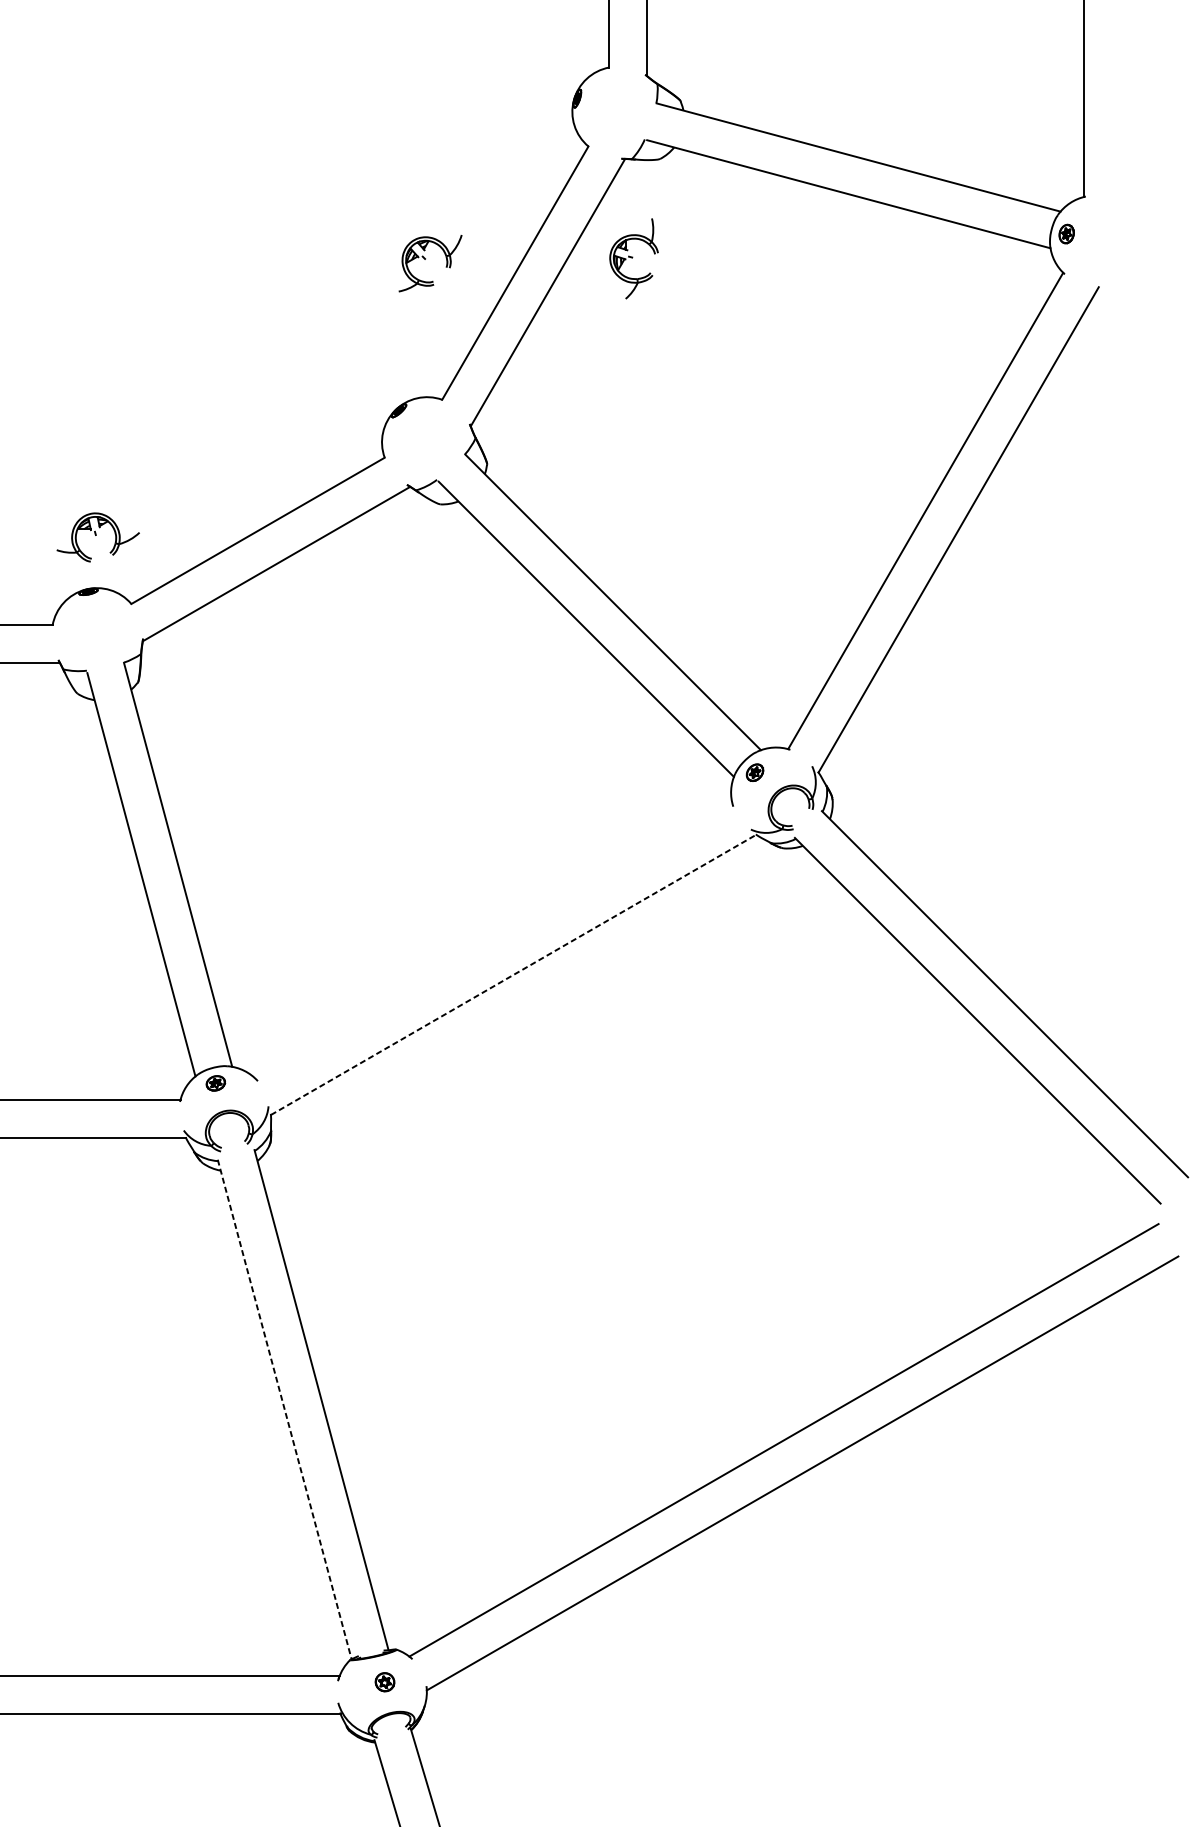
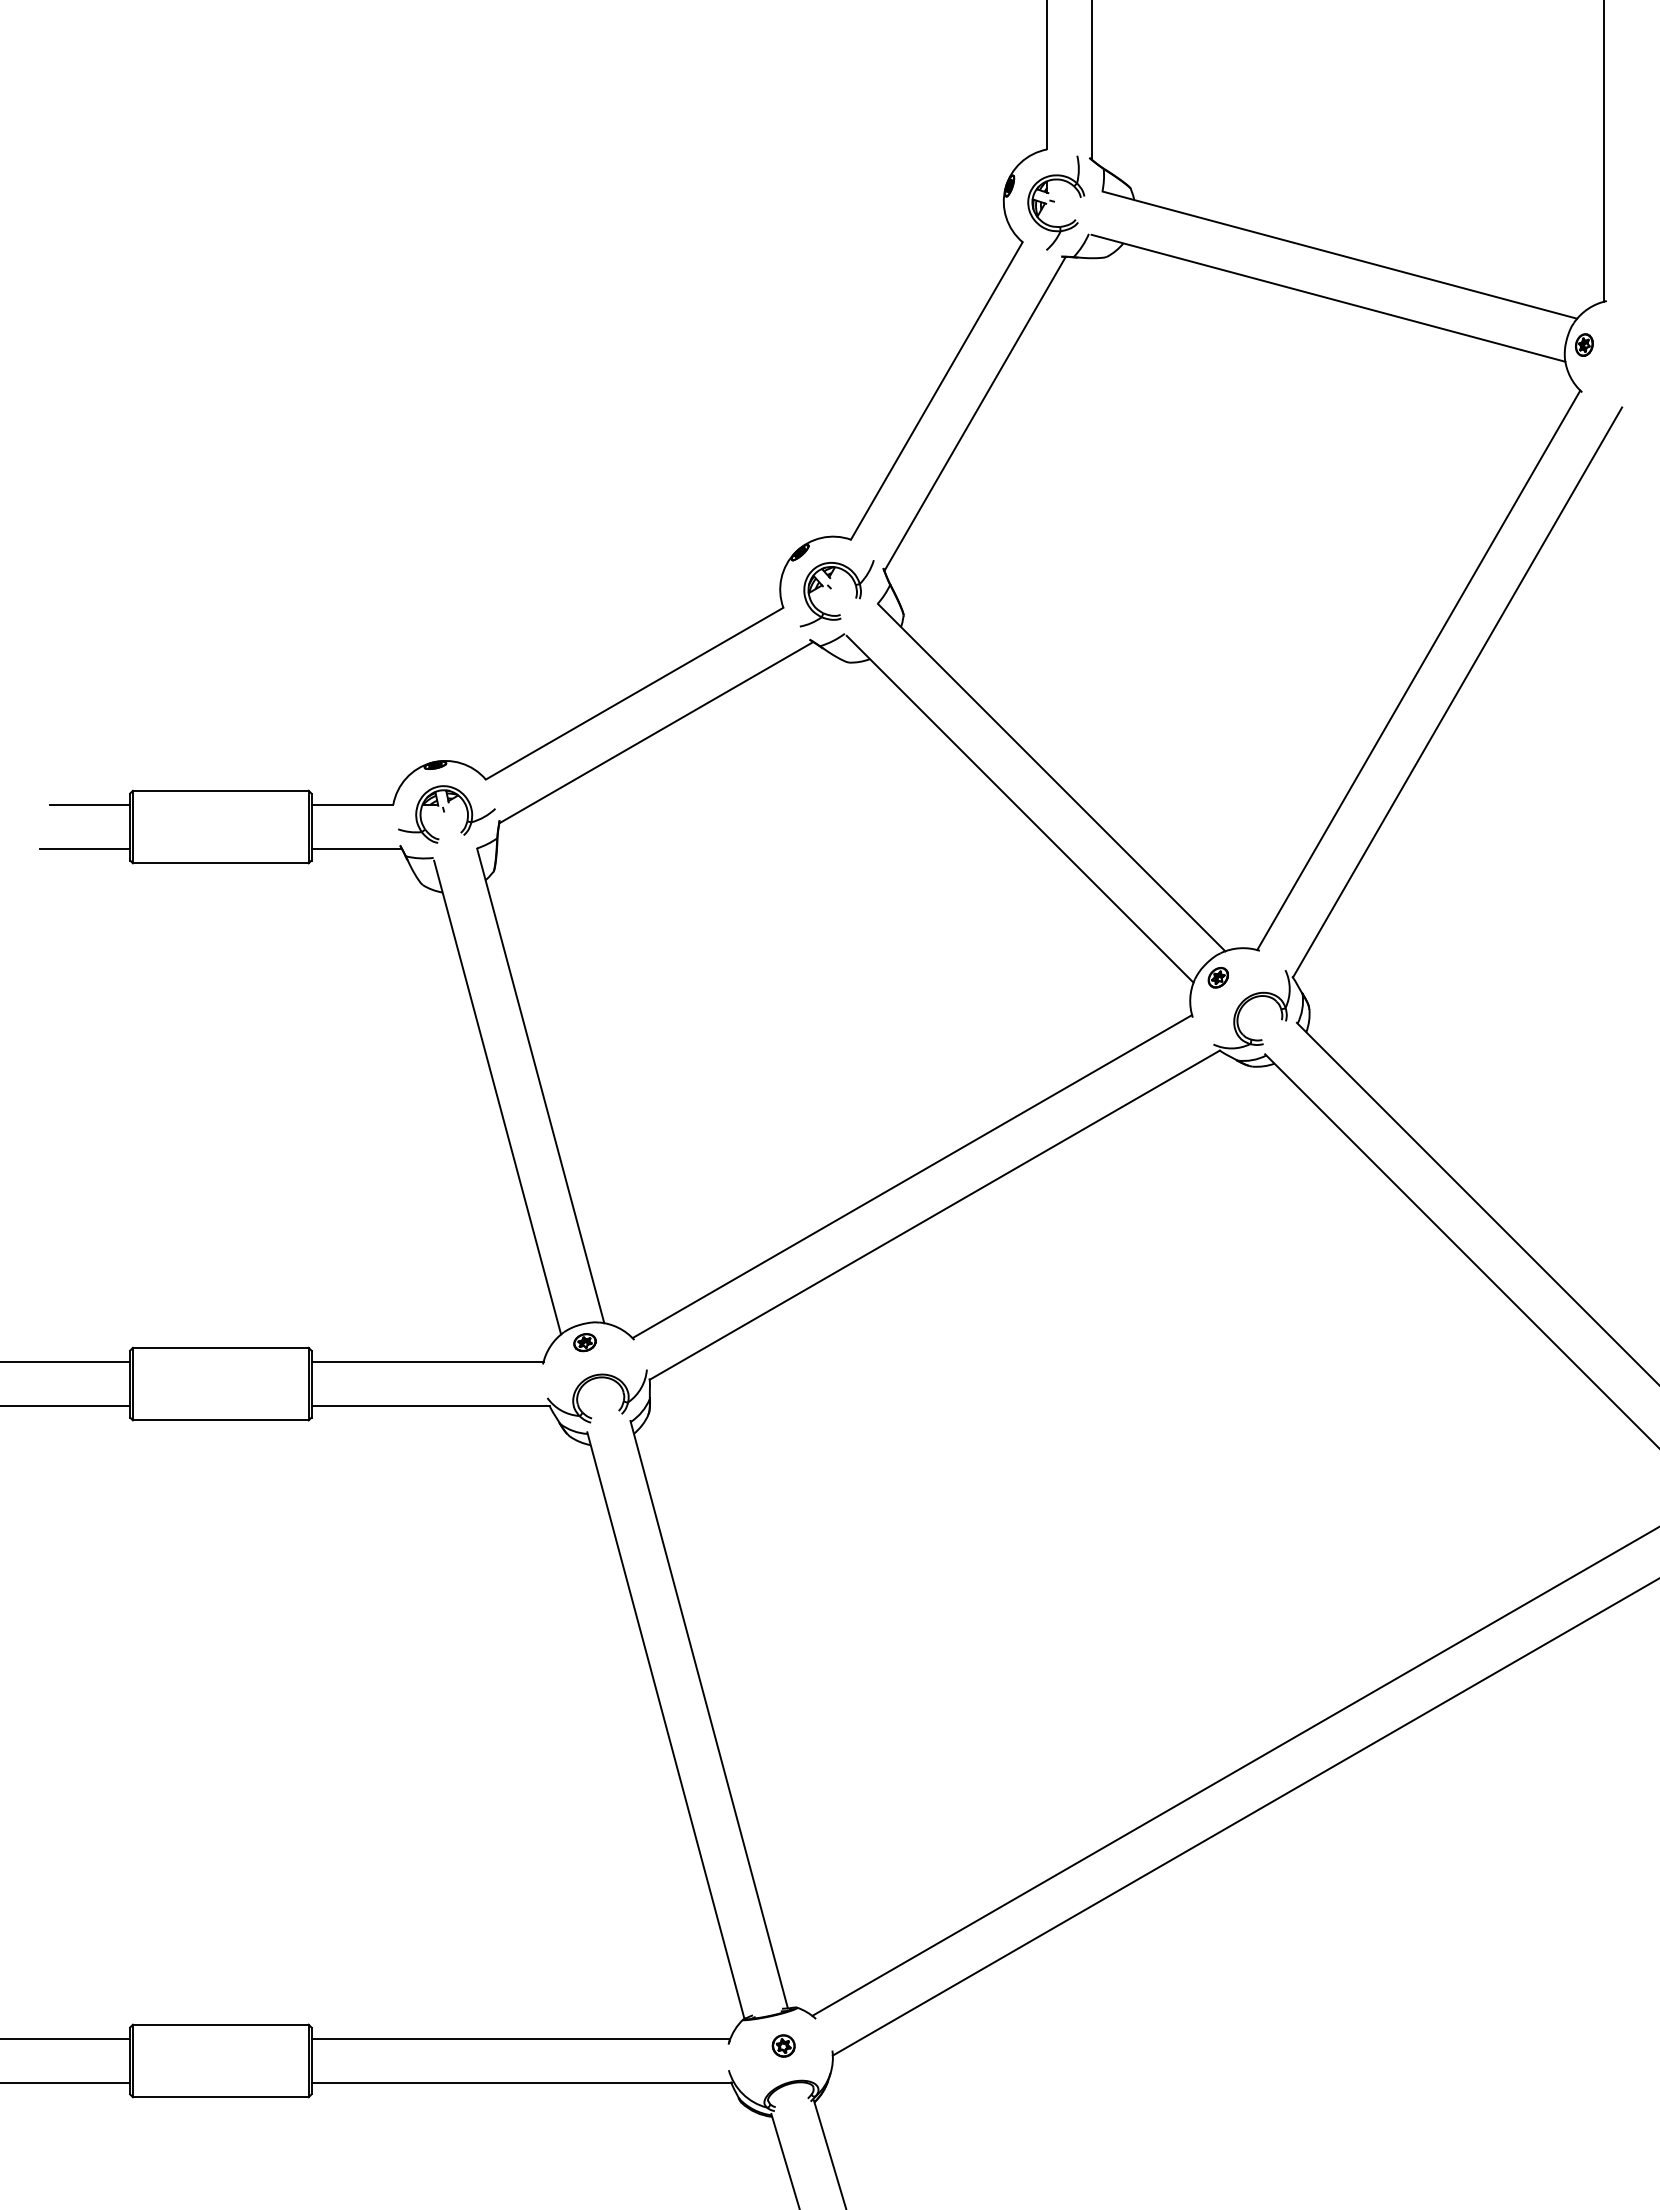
part: (634, 258) -> (1056, 202), moved
part: (425, 259) -> (831, 588), moved
part: (97, 537) -> (446, 814), moved
line: (494, 941) -> (912, 1176), added
line: (514, 974) -> (935, 1214), dashed -> solid
line: (284, 1409) -> (665, 1725), dashed -> solid

